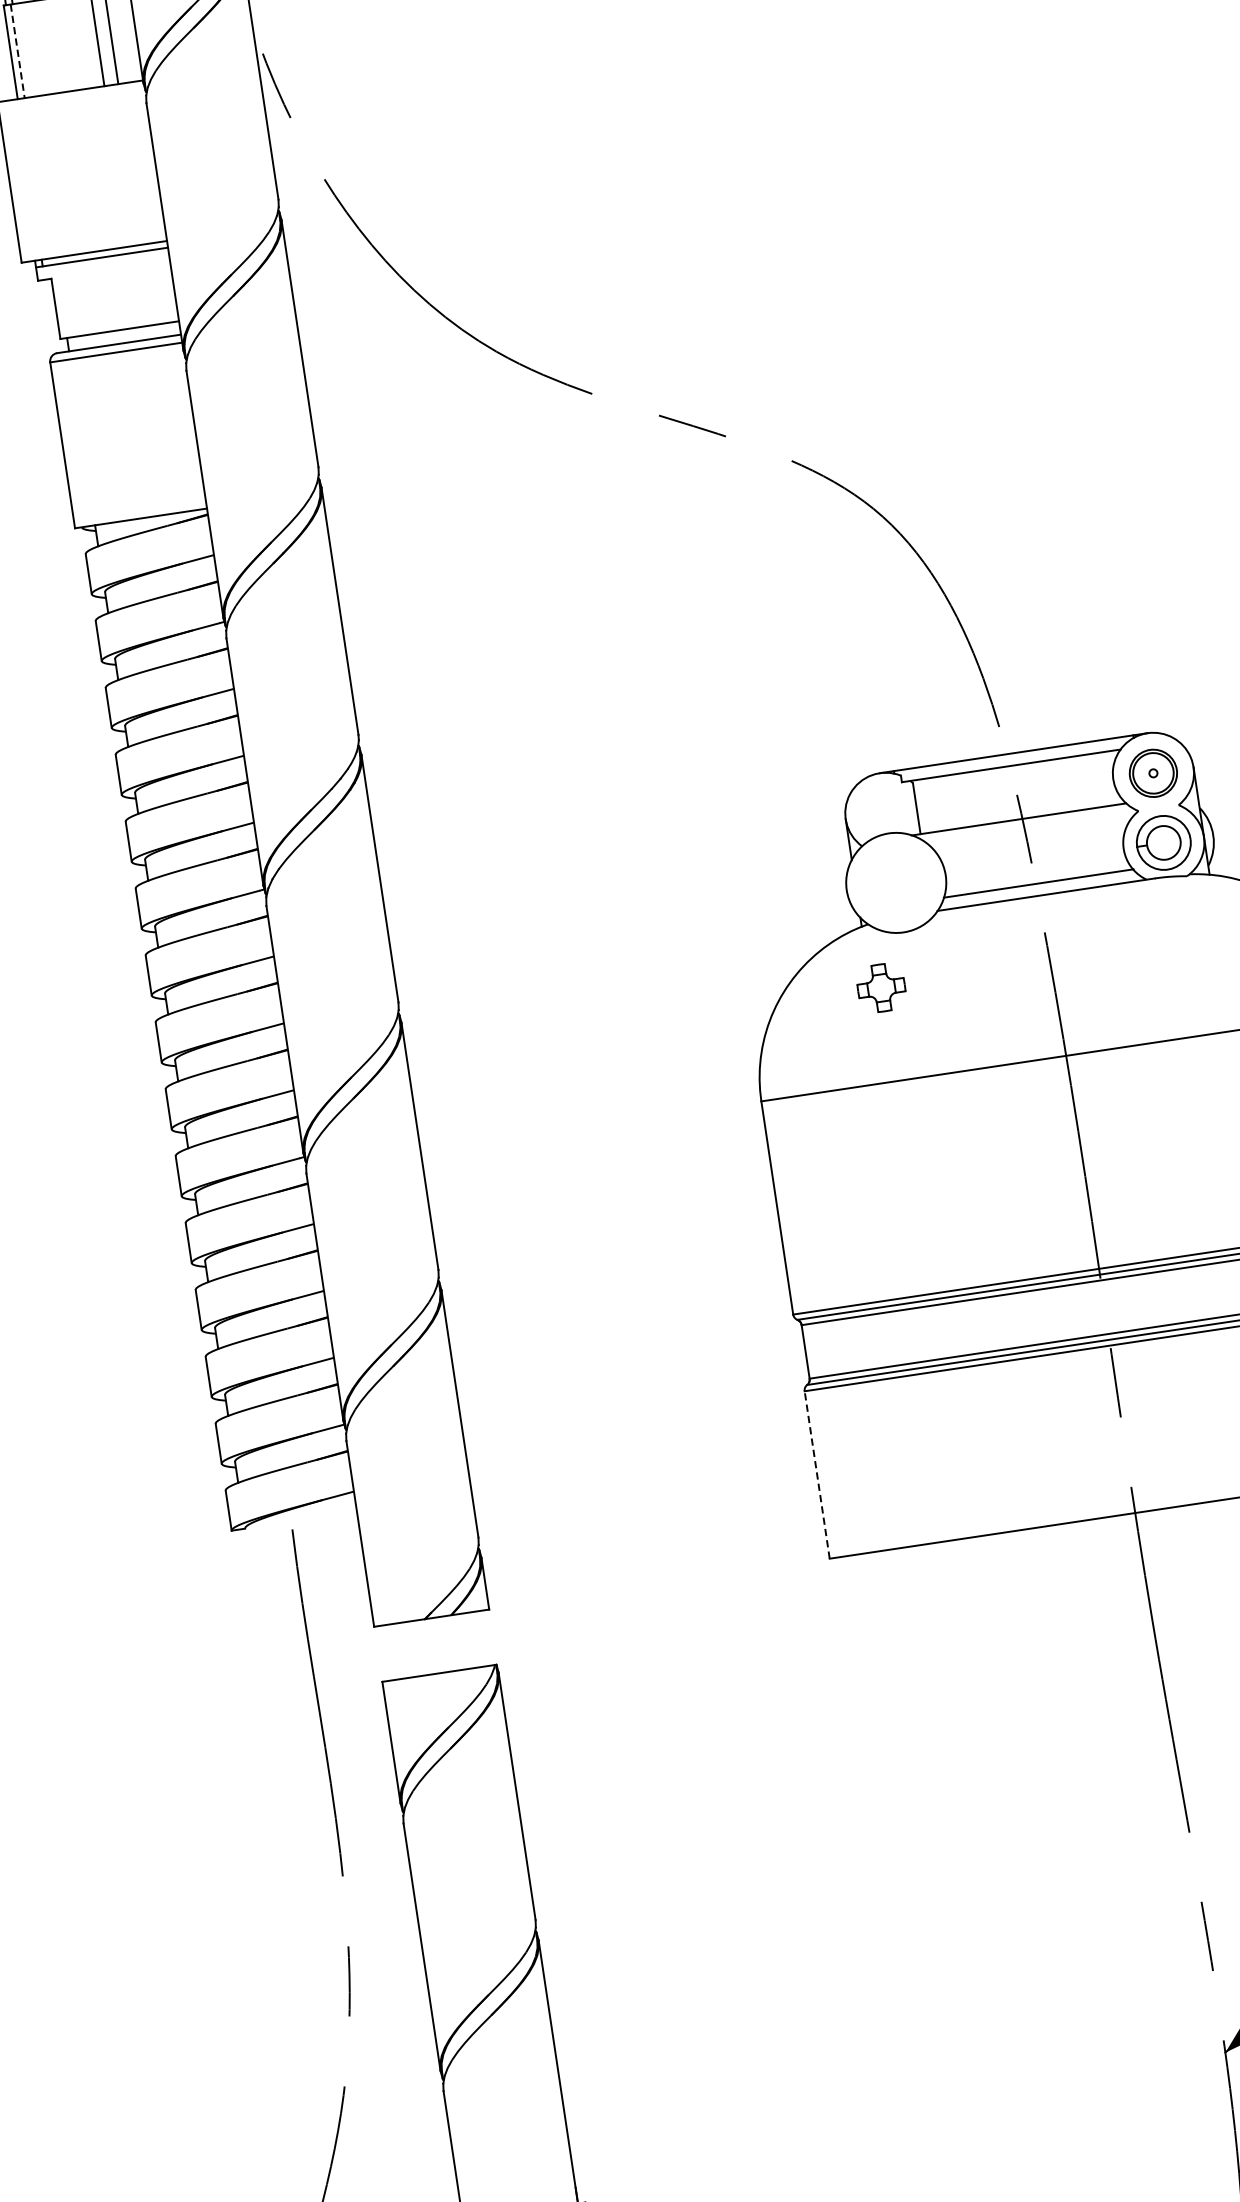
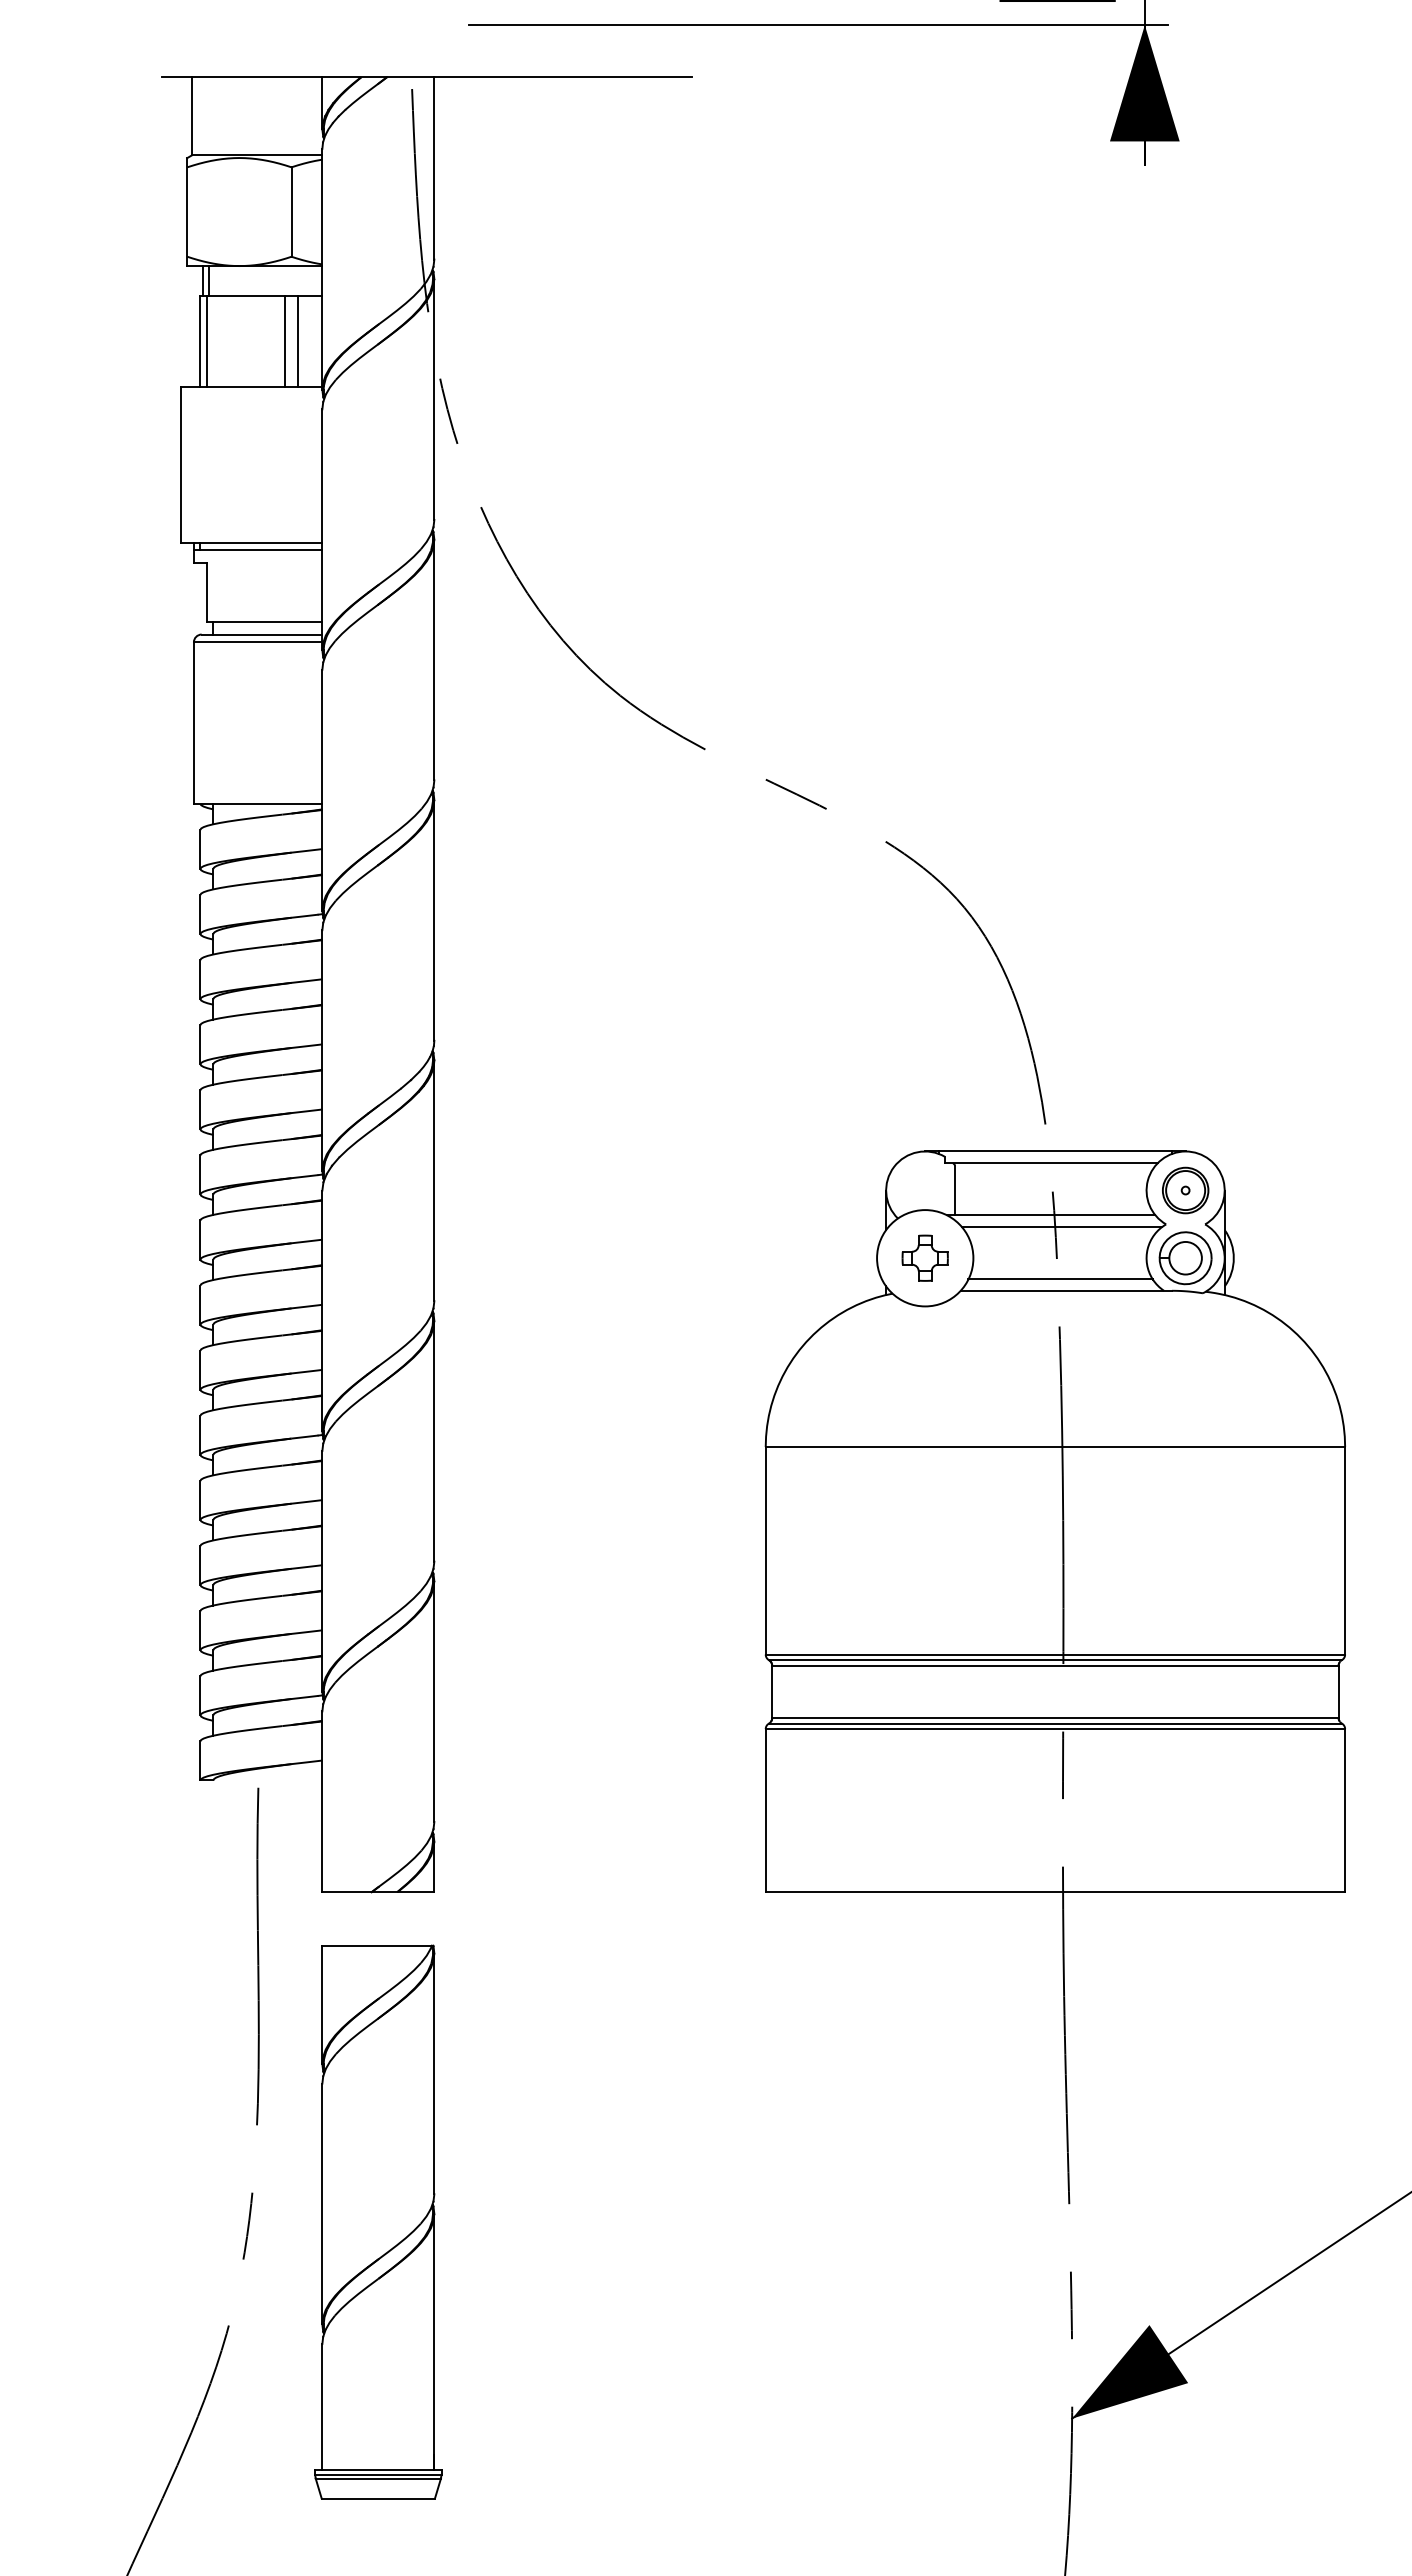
line: (18, 51) -> (207, 341), dashed -> solid
line: (1031, 830) -> (1061, 1227), added
part: (880, 987) -> (924, 1257), moved
line: (816, 1474) -> (765, 1810), dashed -> solid

